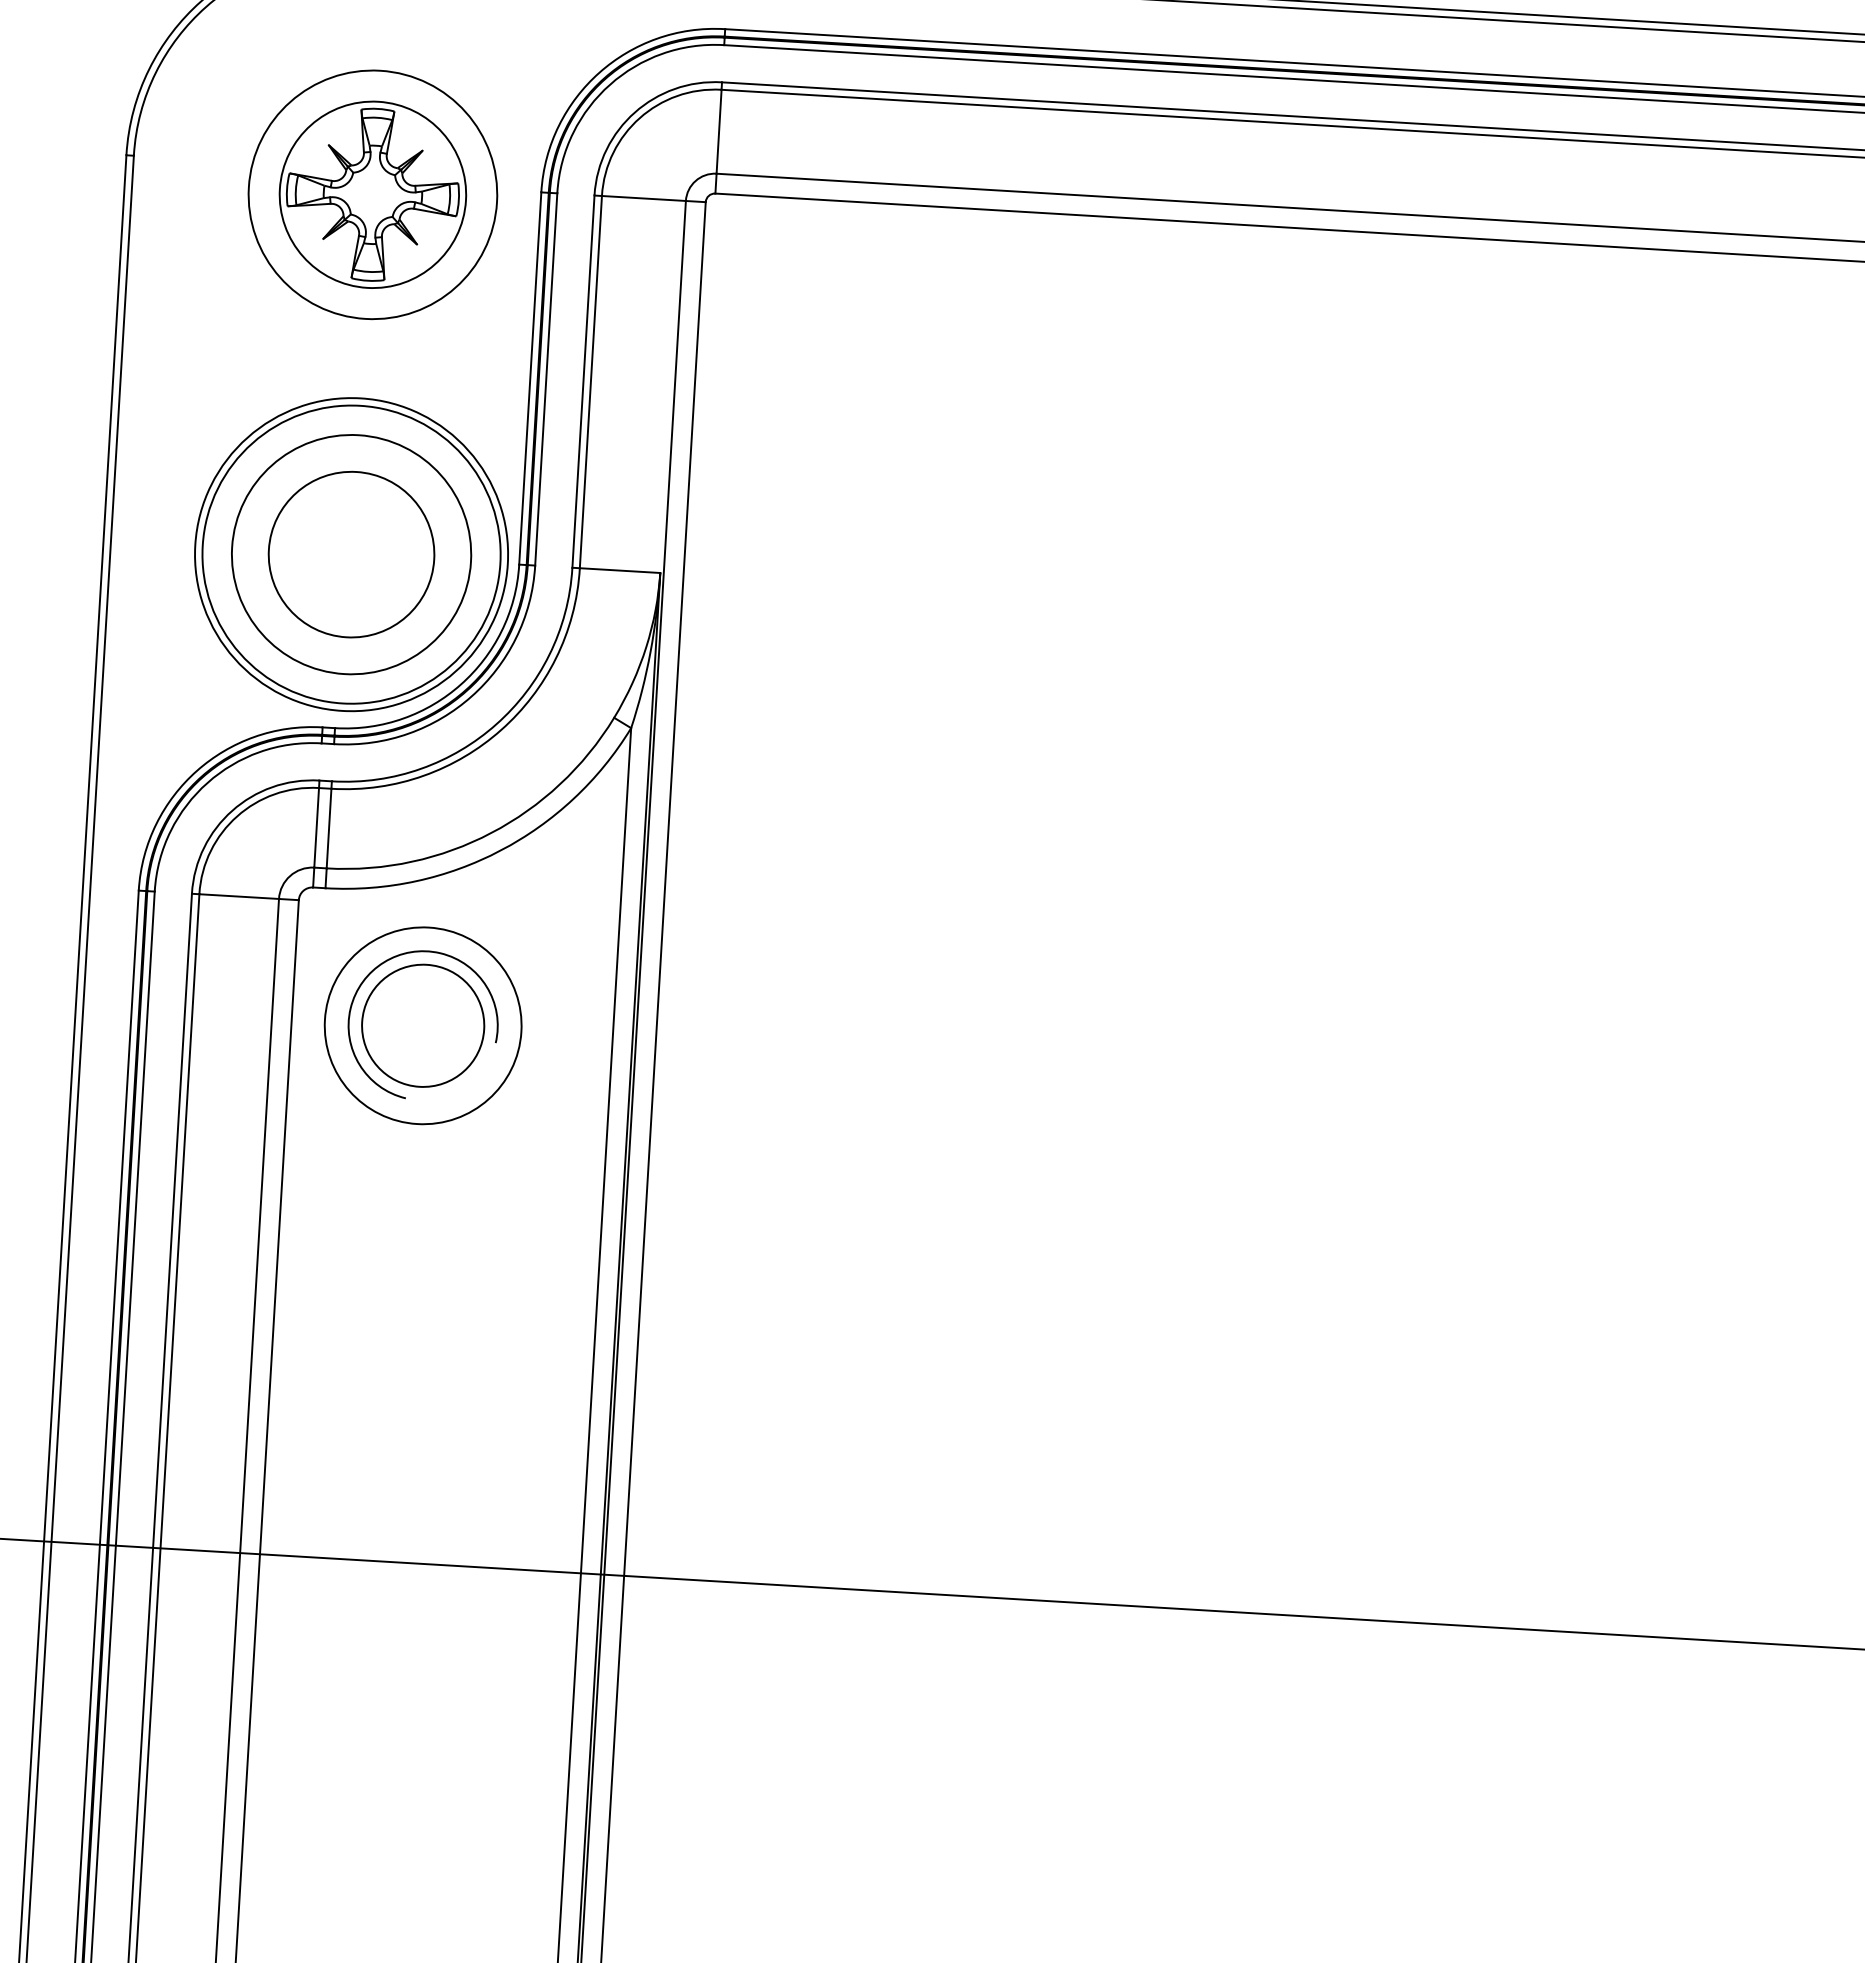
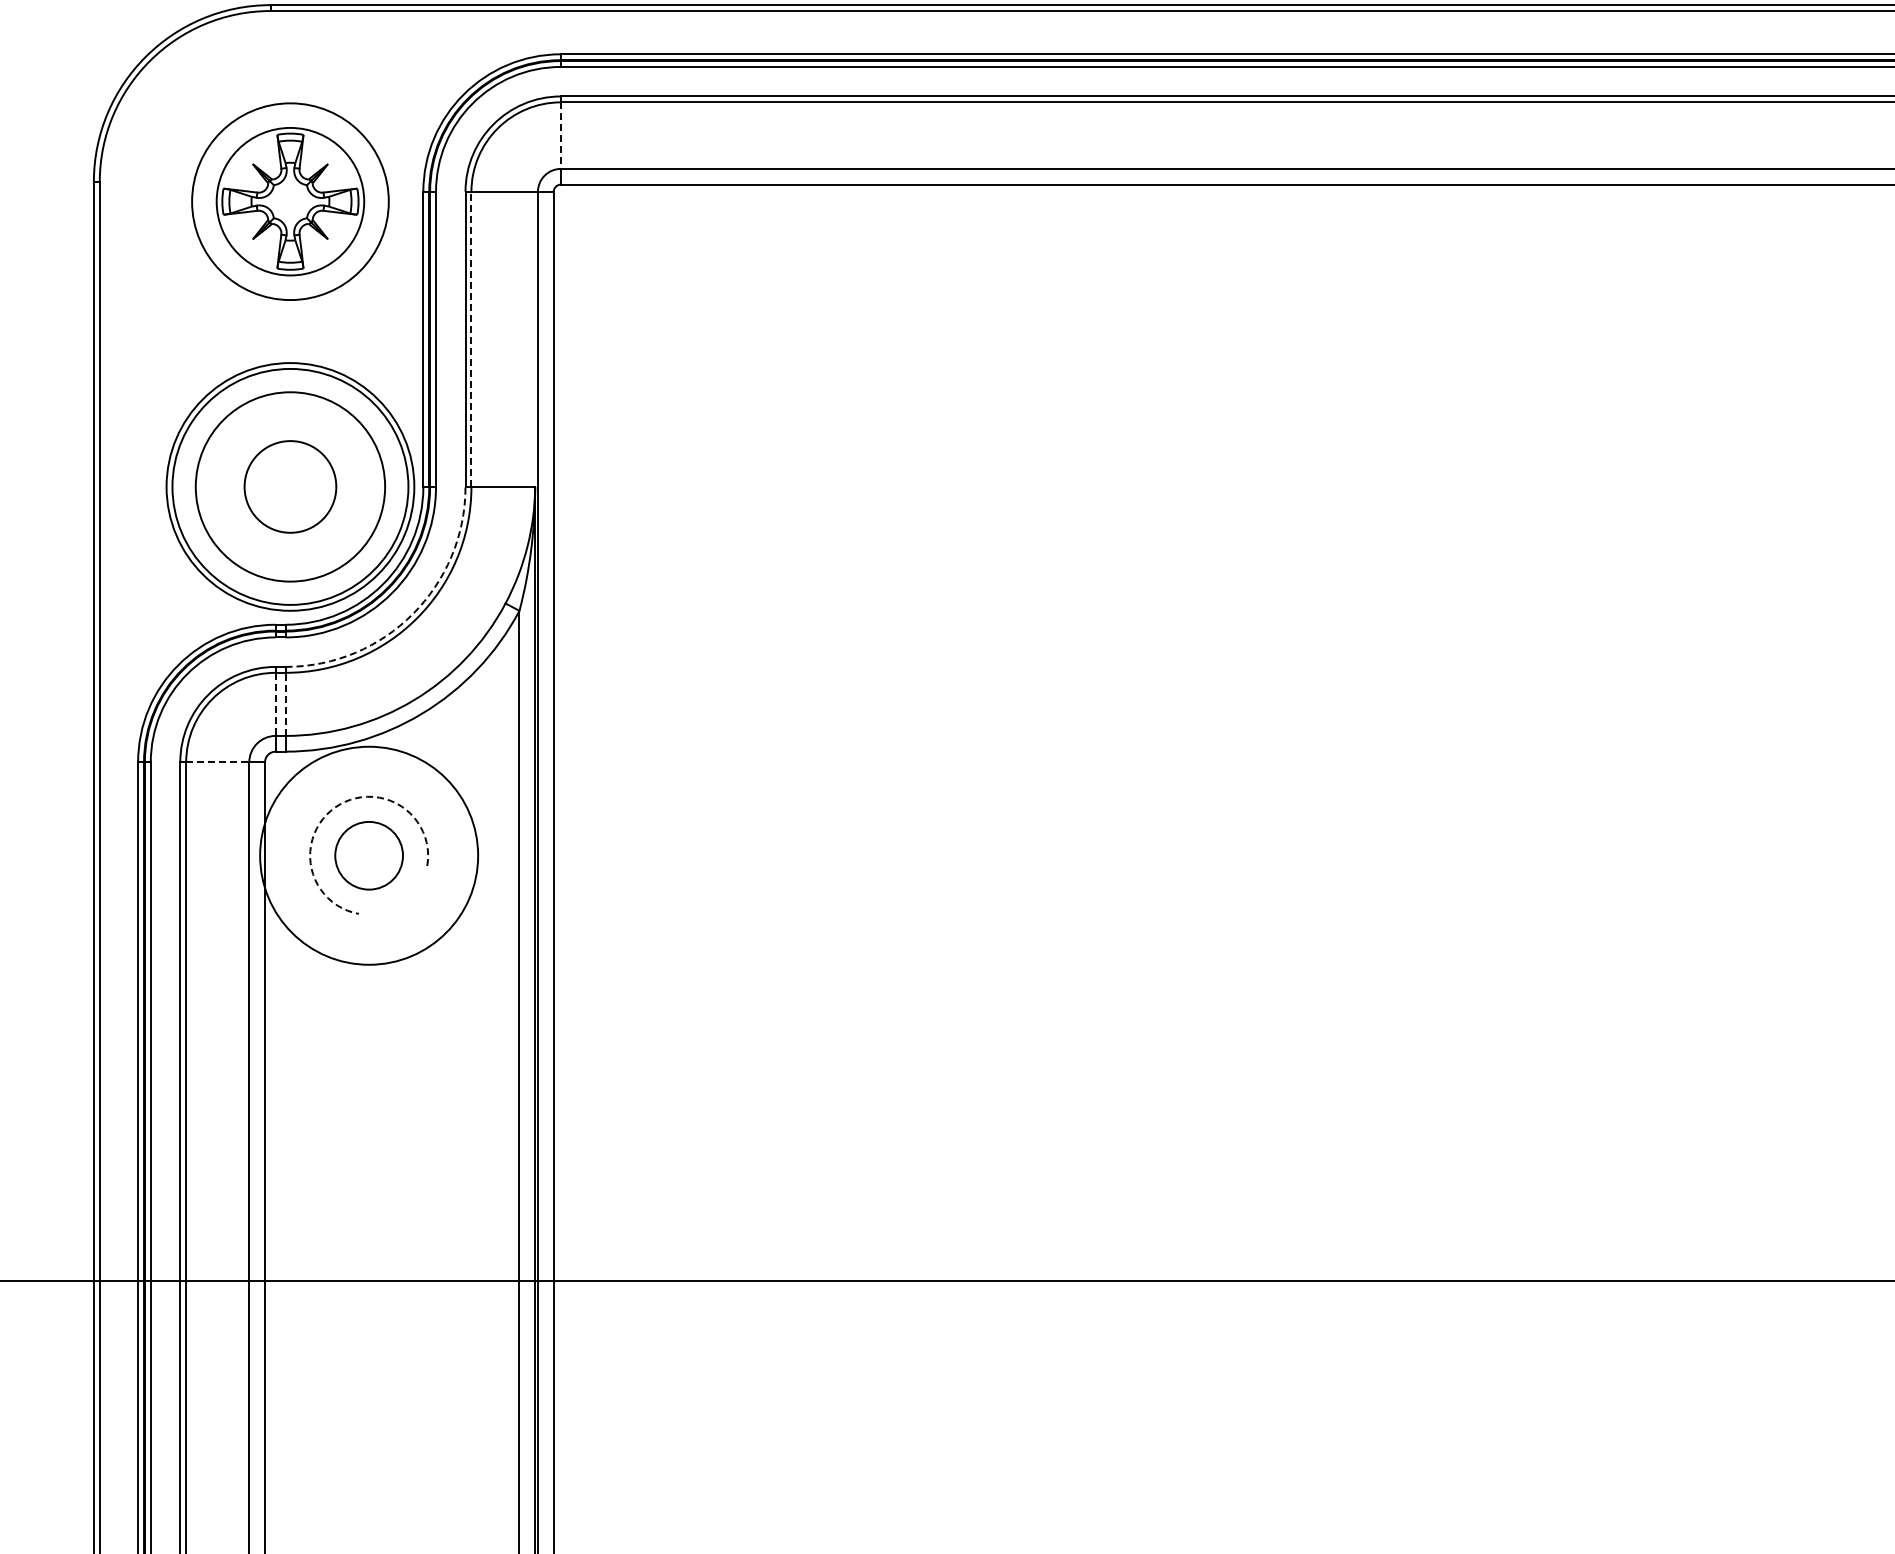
line: (718, 132) -> (560, 136), solid -> dashed
line: (590, 382) -> (471, 339), solid -> dashed
circle: (350, 554) -> (289, 486), size x0.7
arc: (495, 724) -> (412, 614), solid -> dashed
line: (316, 827) -> (275, 704), solid -> dashed
line: (329, 828) -> (285, 704), solid -> dashed
line: (238, 896) -> (217, 762), solid -> dashed
arc: (384, 962) -> (335, 807), solid -> dashed
circle: (422, 1025) -> (368, 855), size x0.7
circle: (423, 1025) -> (369, 855), size x1.4

